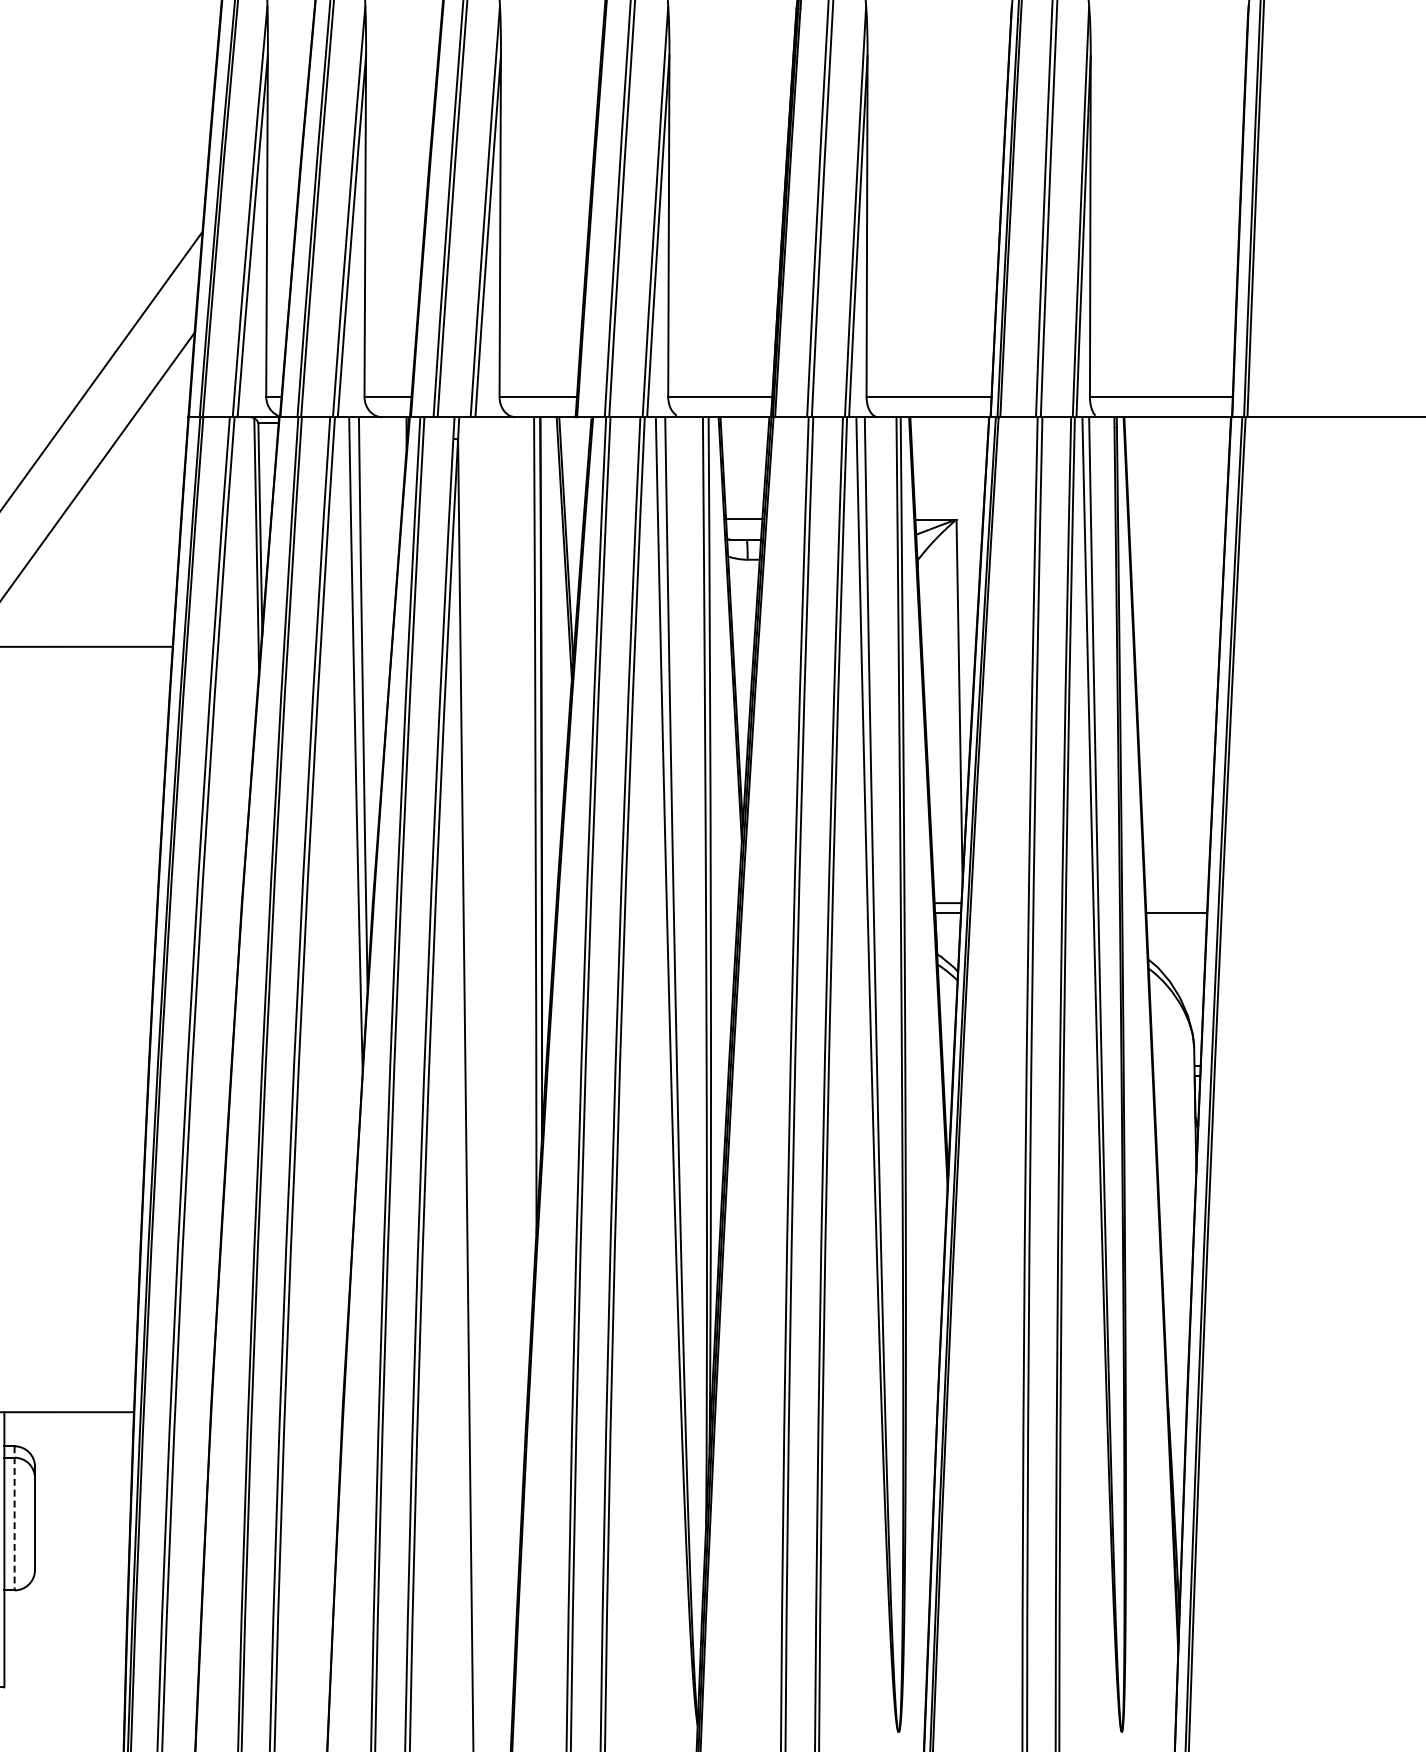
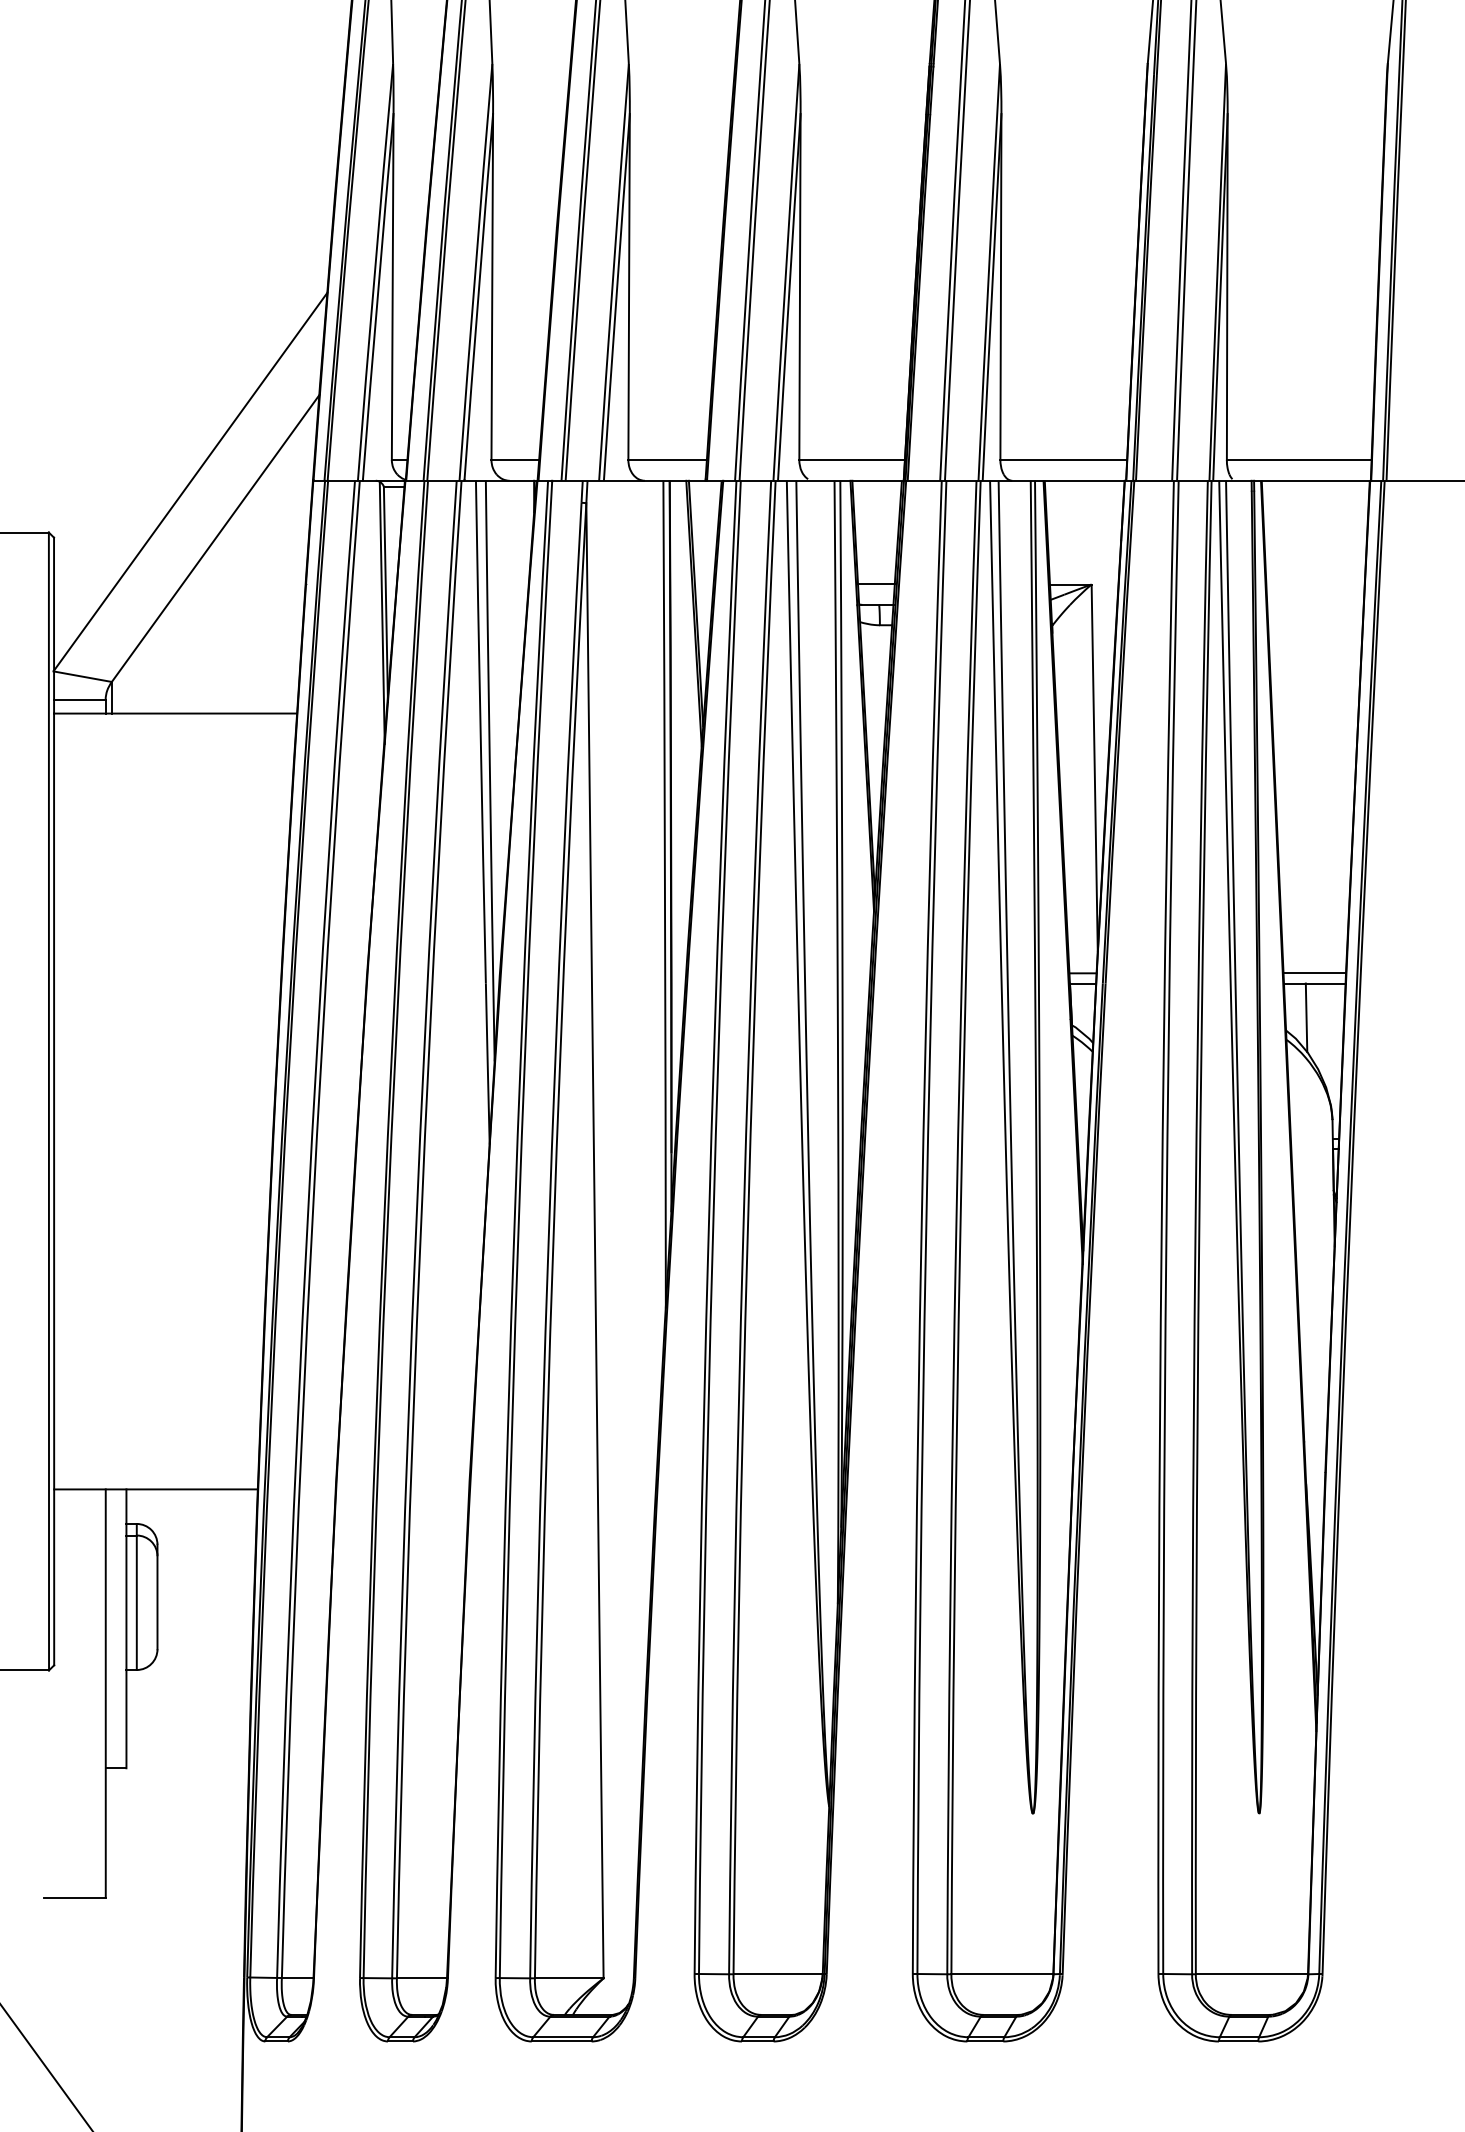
line: (1176, 903) -> (1314, 973), added
line: (1168, 946) -> (1306, 1017), added
line: (14, 1518) -> (136, 1597), dashed -> solid

